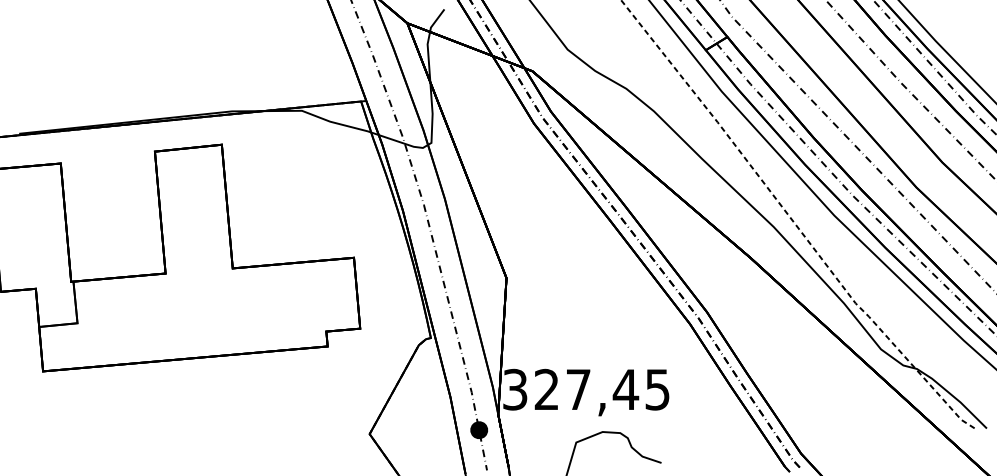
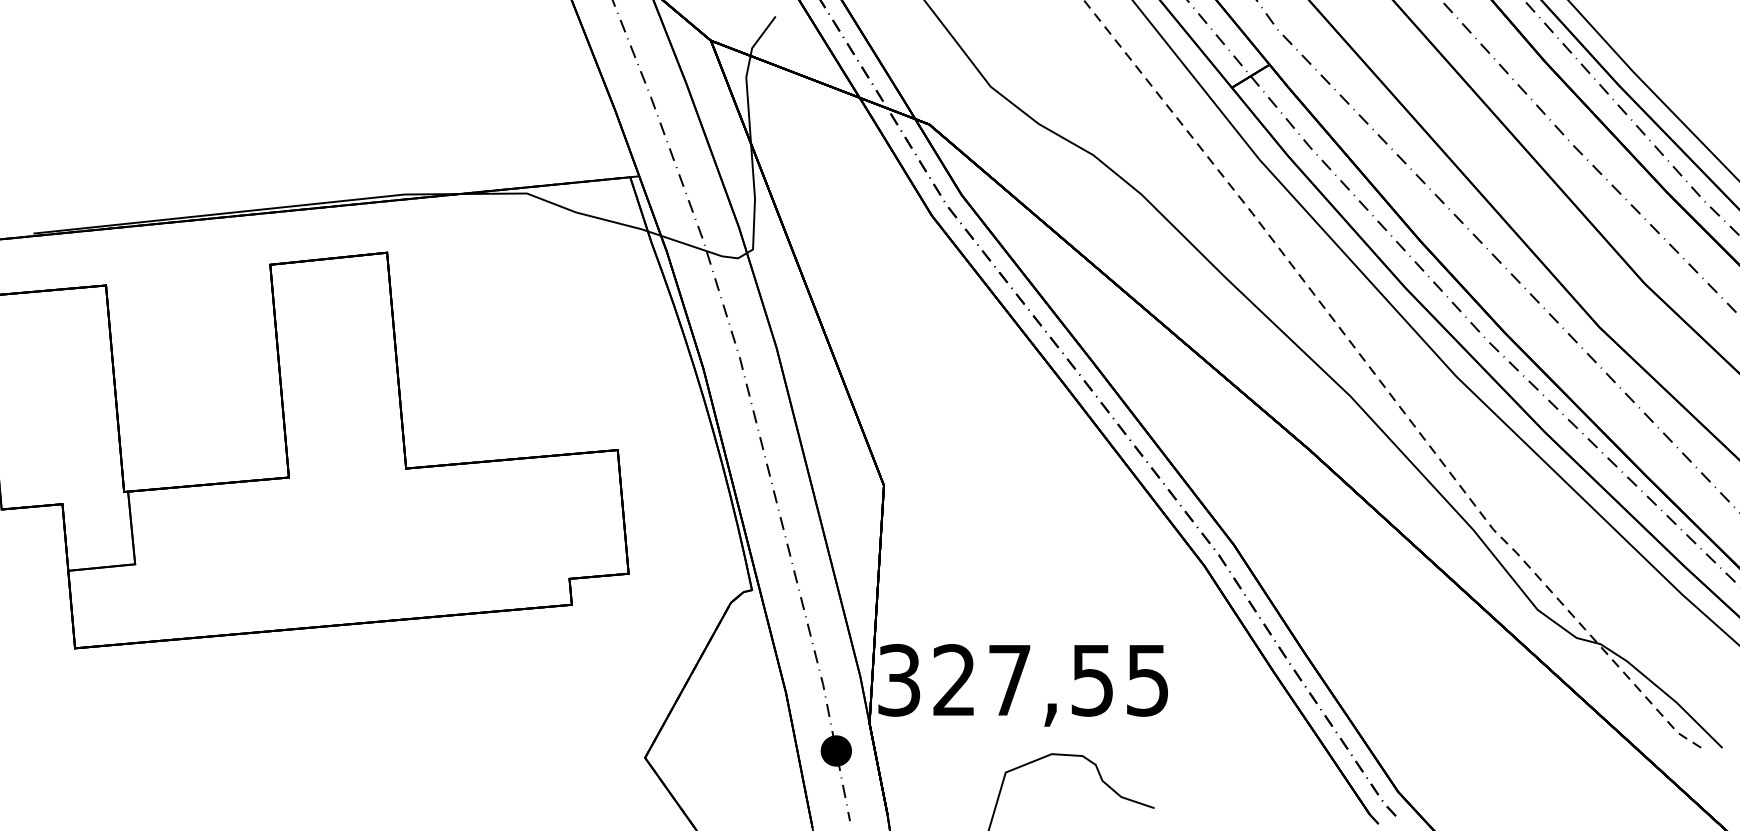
text: (625, 389) -> (1091, 679), 327,45 -> 327,55

